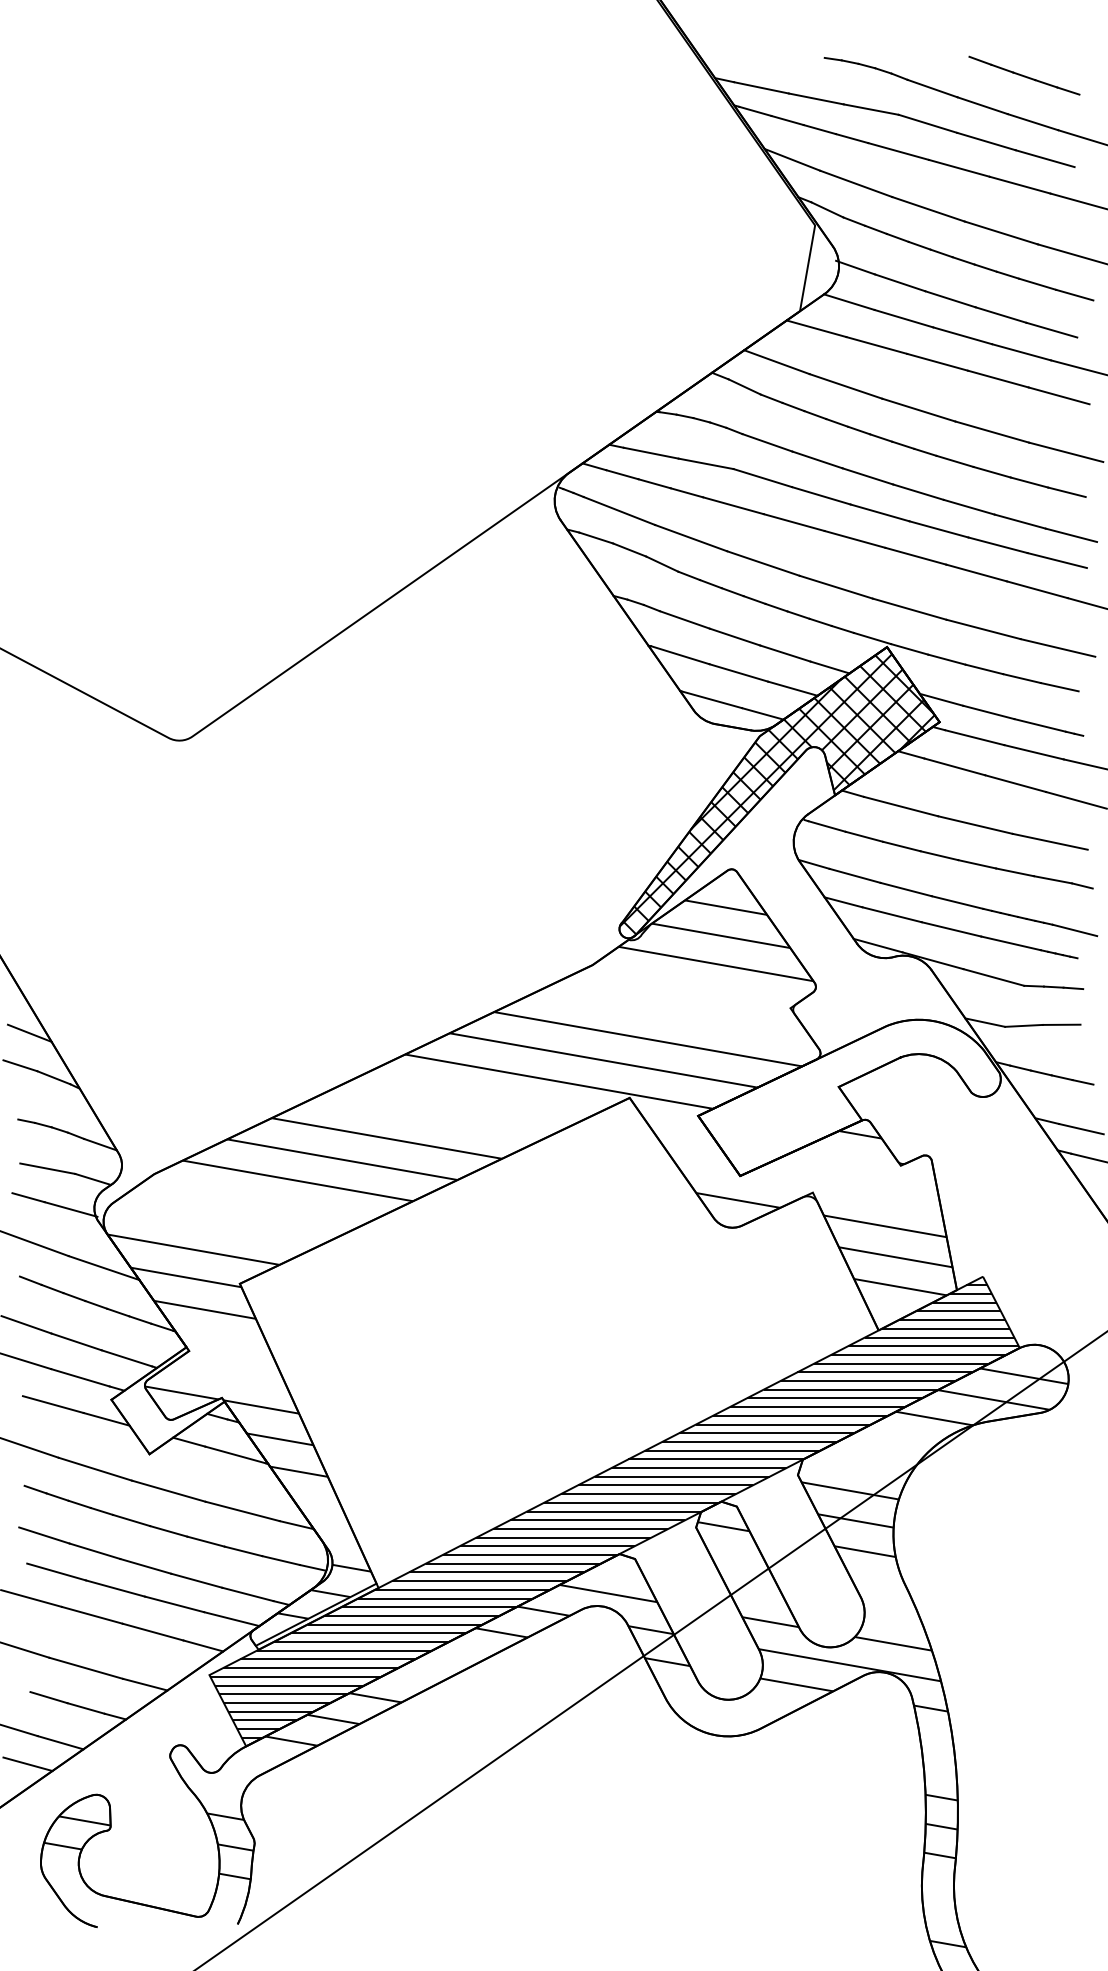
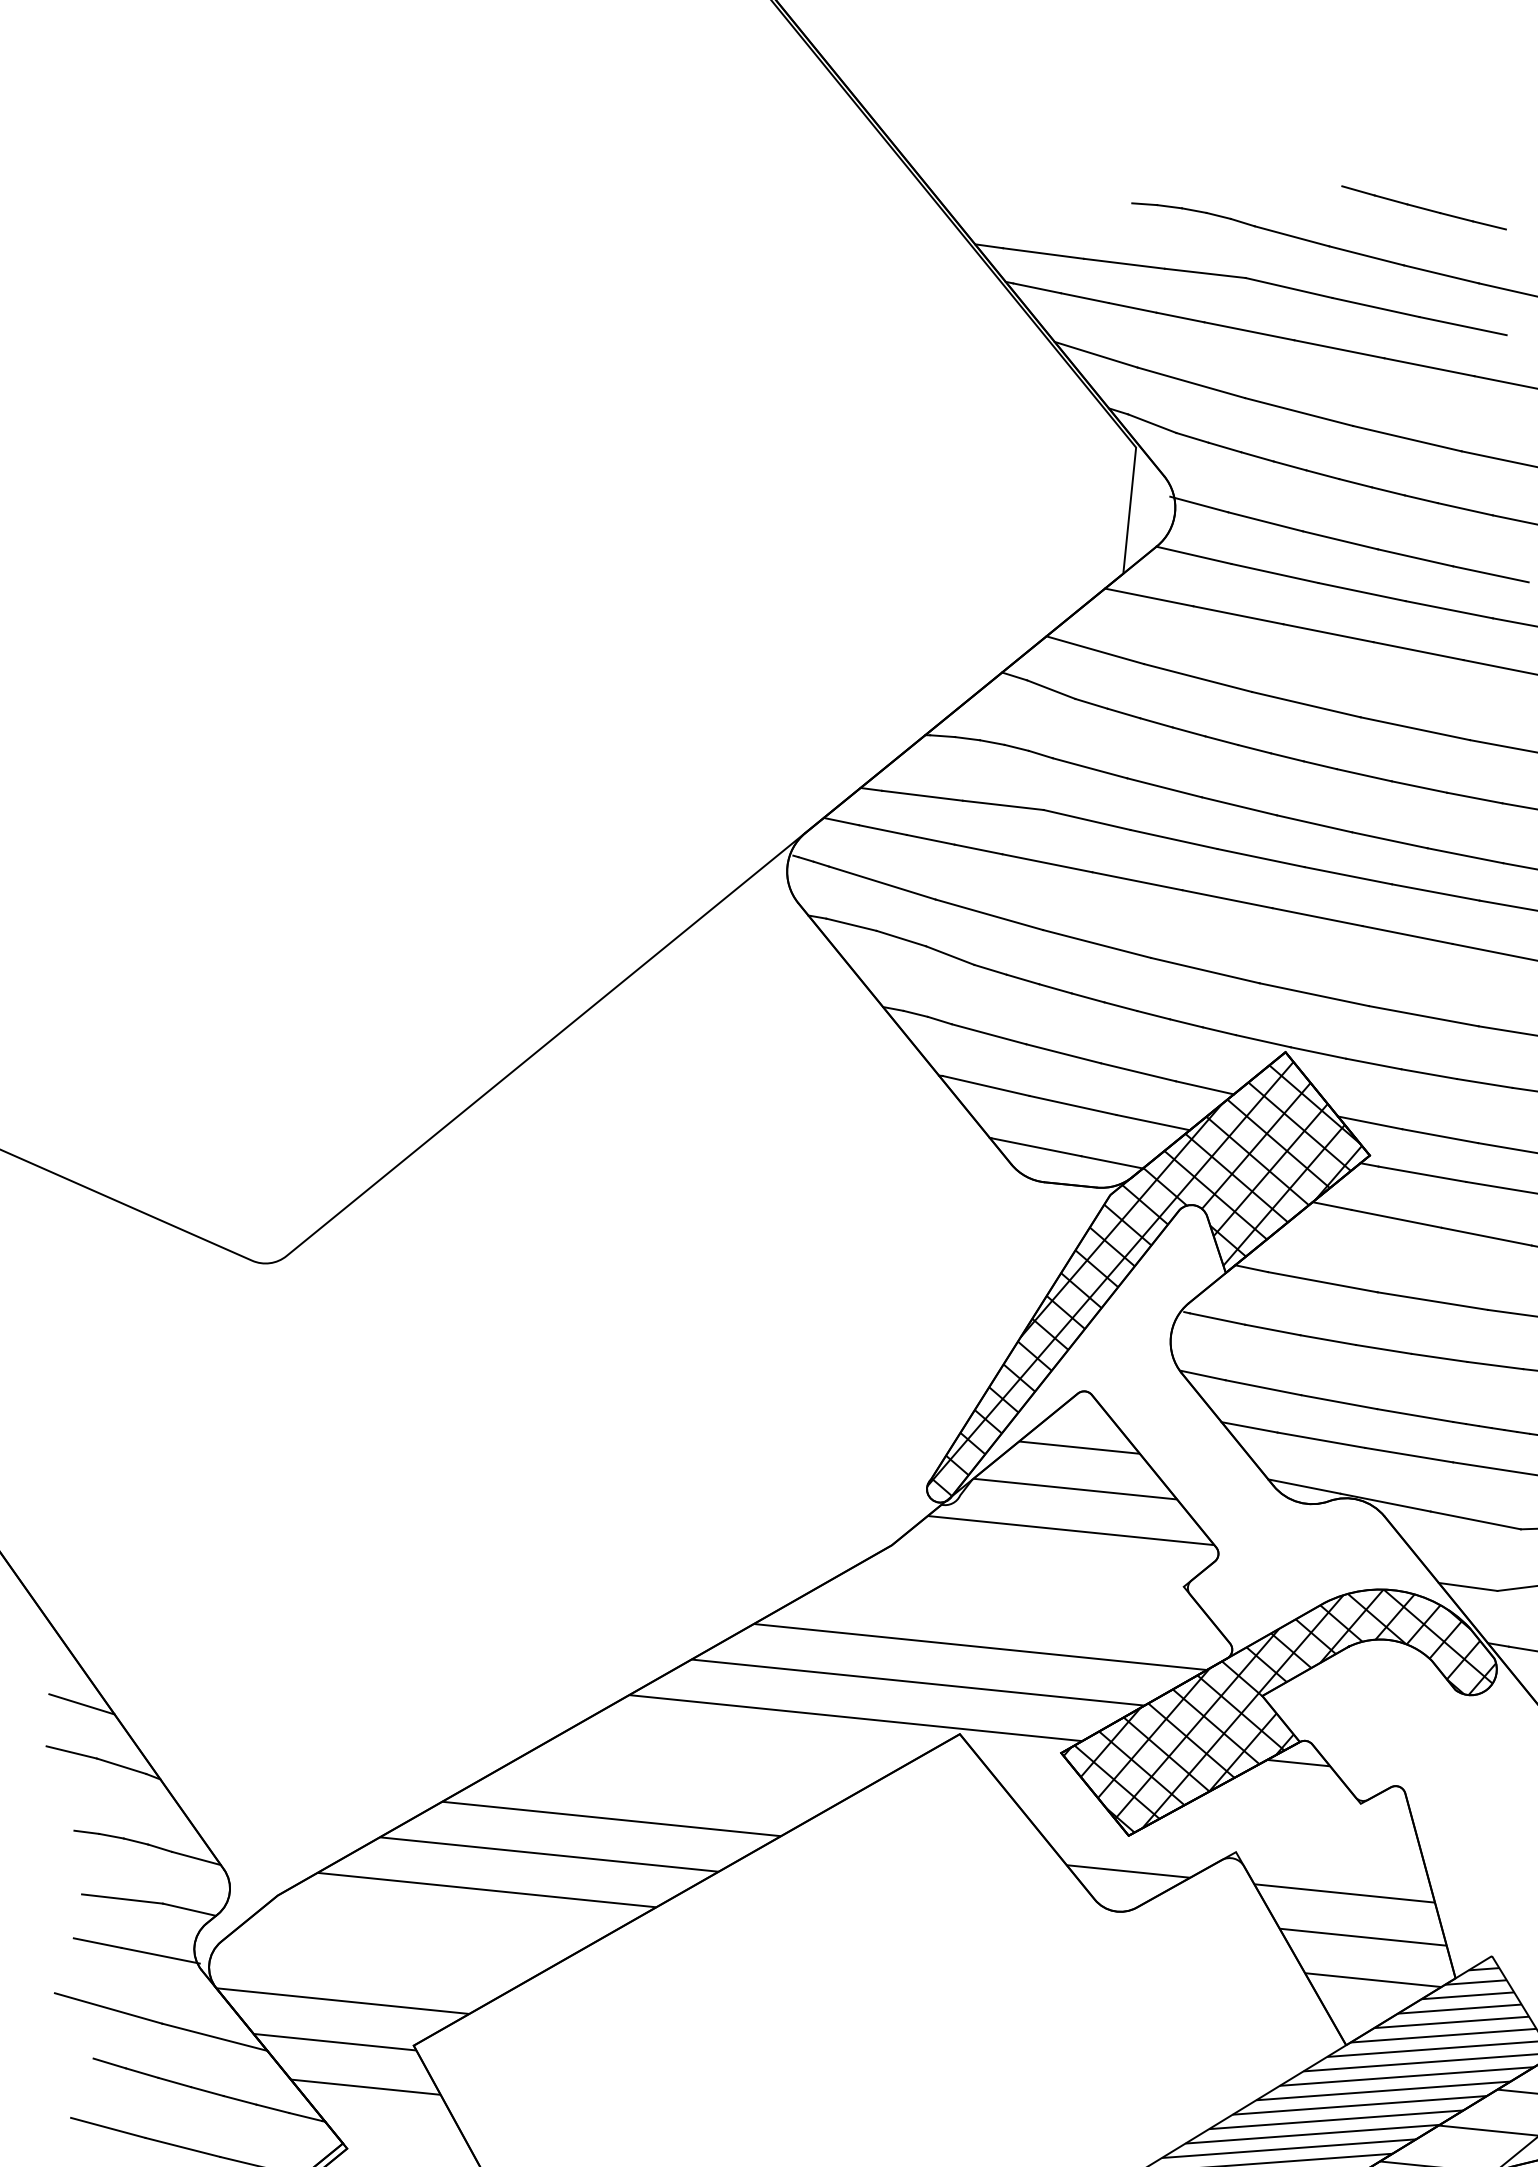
hatch: (849, 1097) -> (1279, 1710), added

